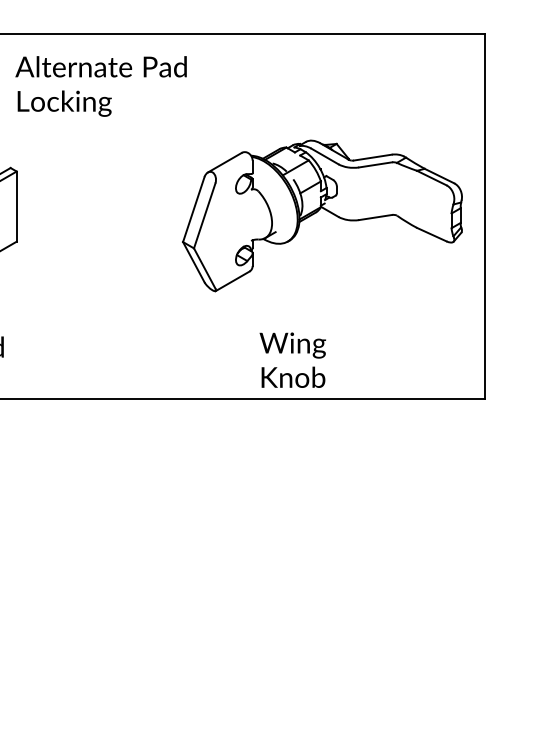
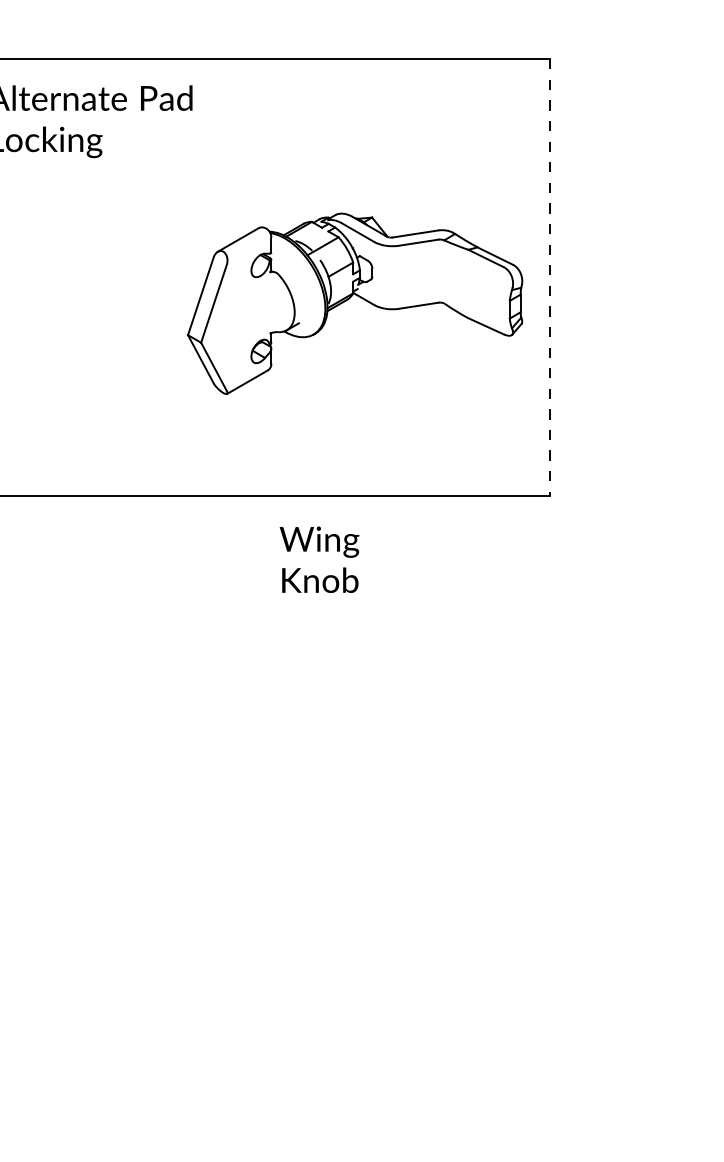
part: (318, 211) -> (350, 298), moved
line: (484, 217) -> (549, 278), solid -> dashed
text: (292, 360) -> (319, 559), moved

